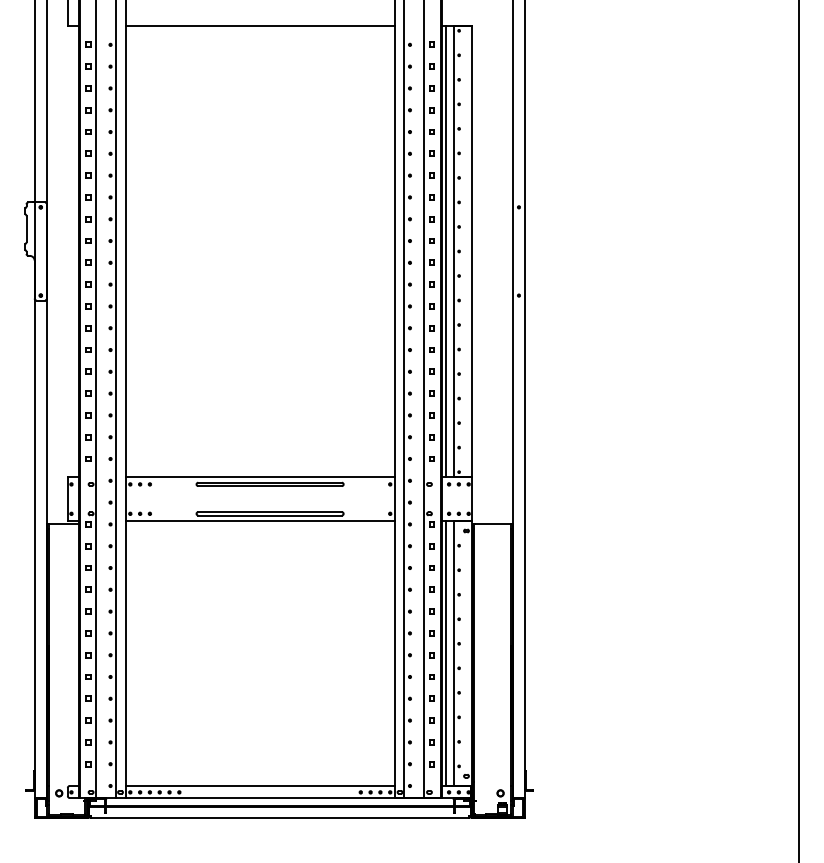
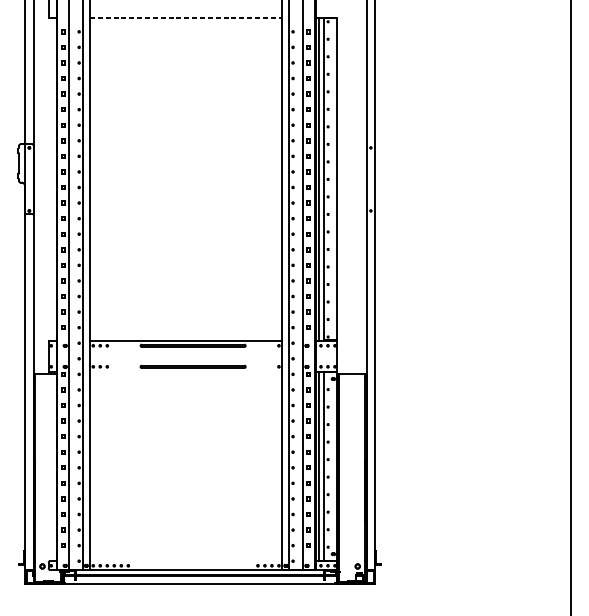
line: (260, 25) -> (186, 17), solid -> dashed
line: (259, 521) -> (185, 372), removed
line: (259, 786) -> (185, 561), removed

